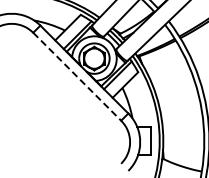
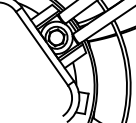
line: (77, 77) -> (42, 49), dashed -> solid

